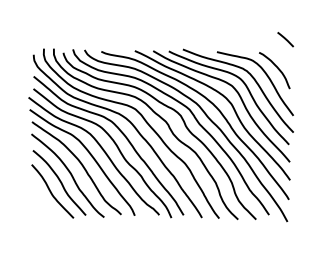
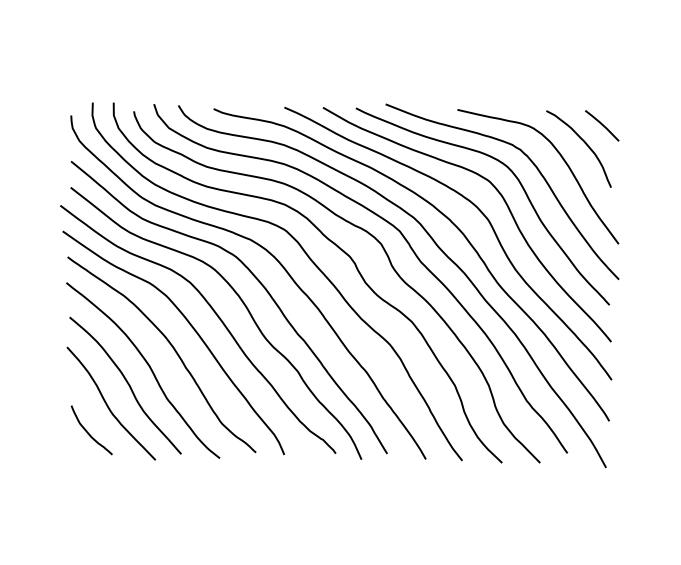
line: (285, 39) -> (601, 125), moved
curve: (42, 204) -> (89, 431), added

